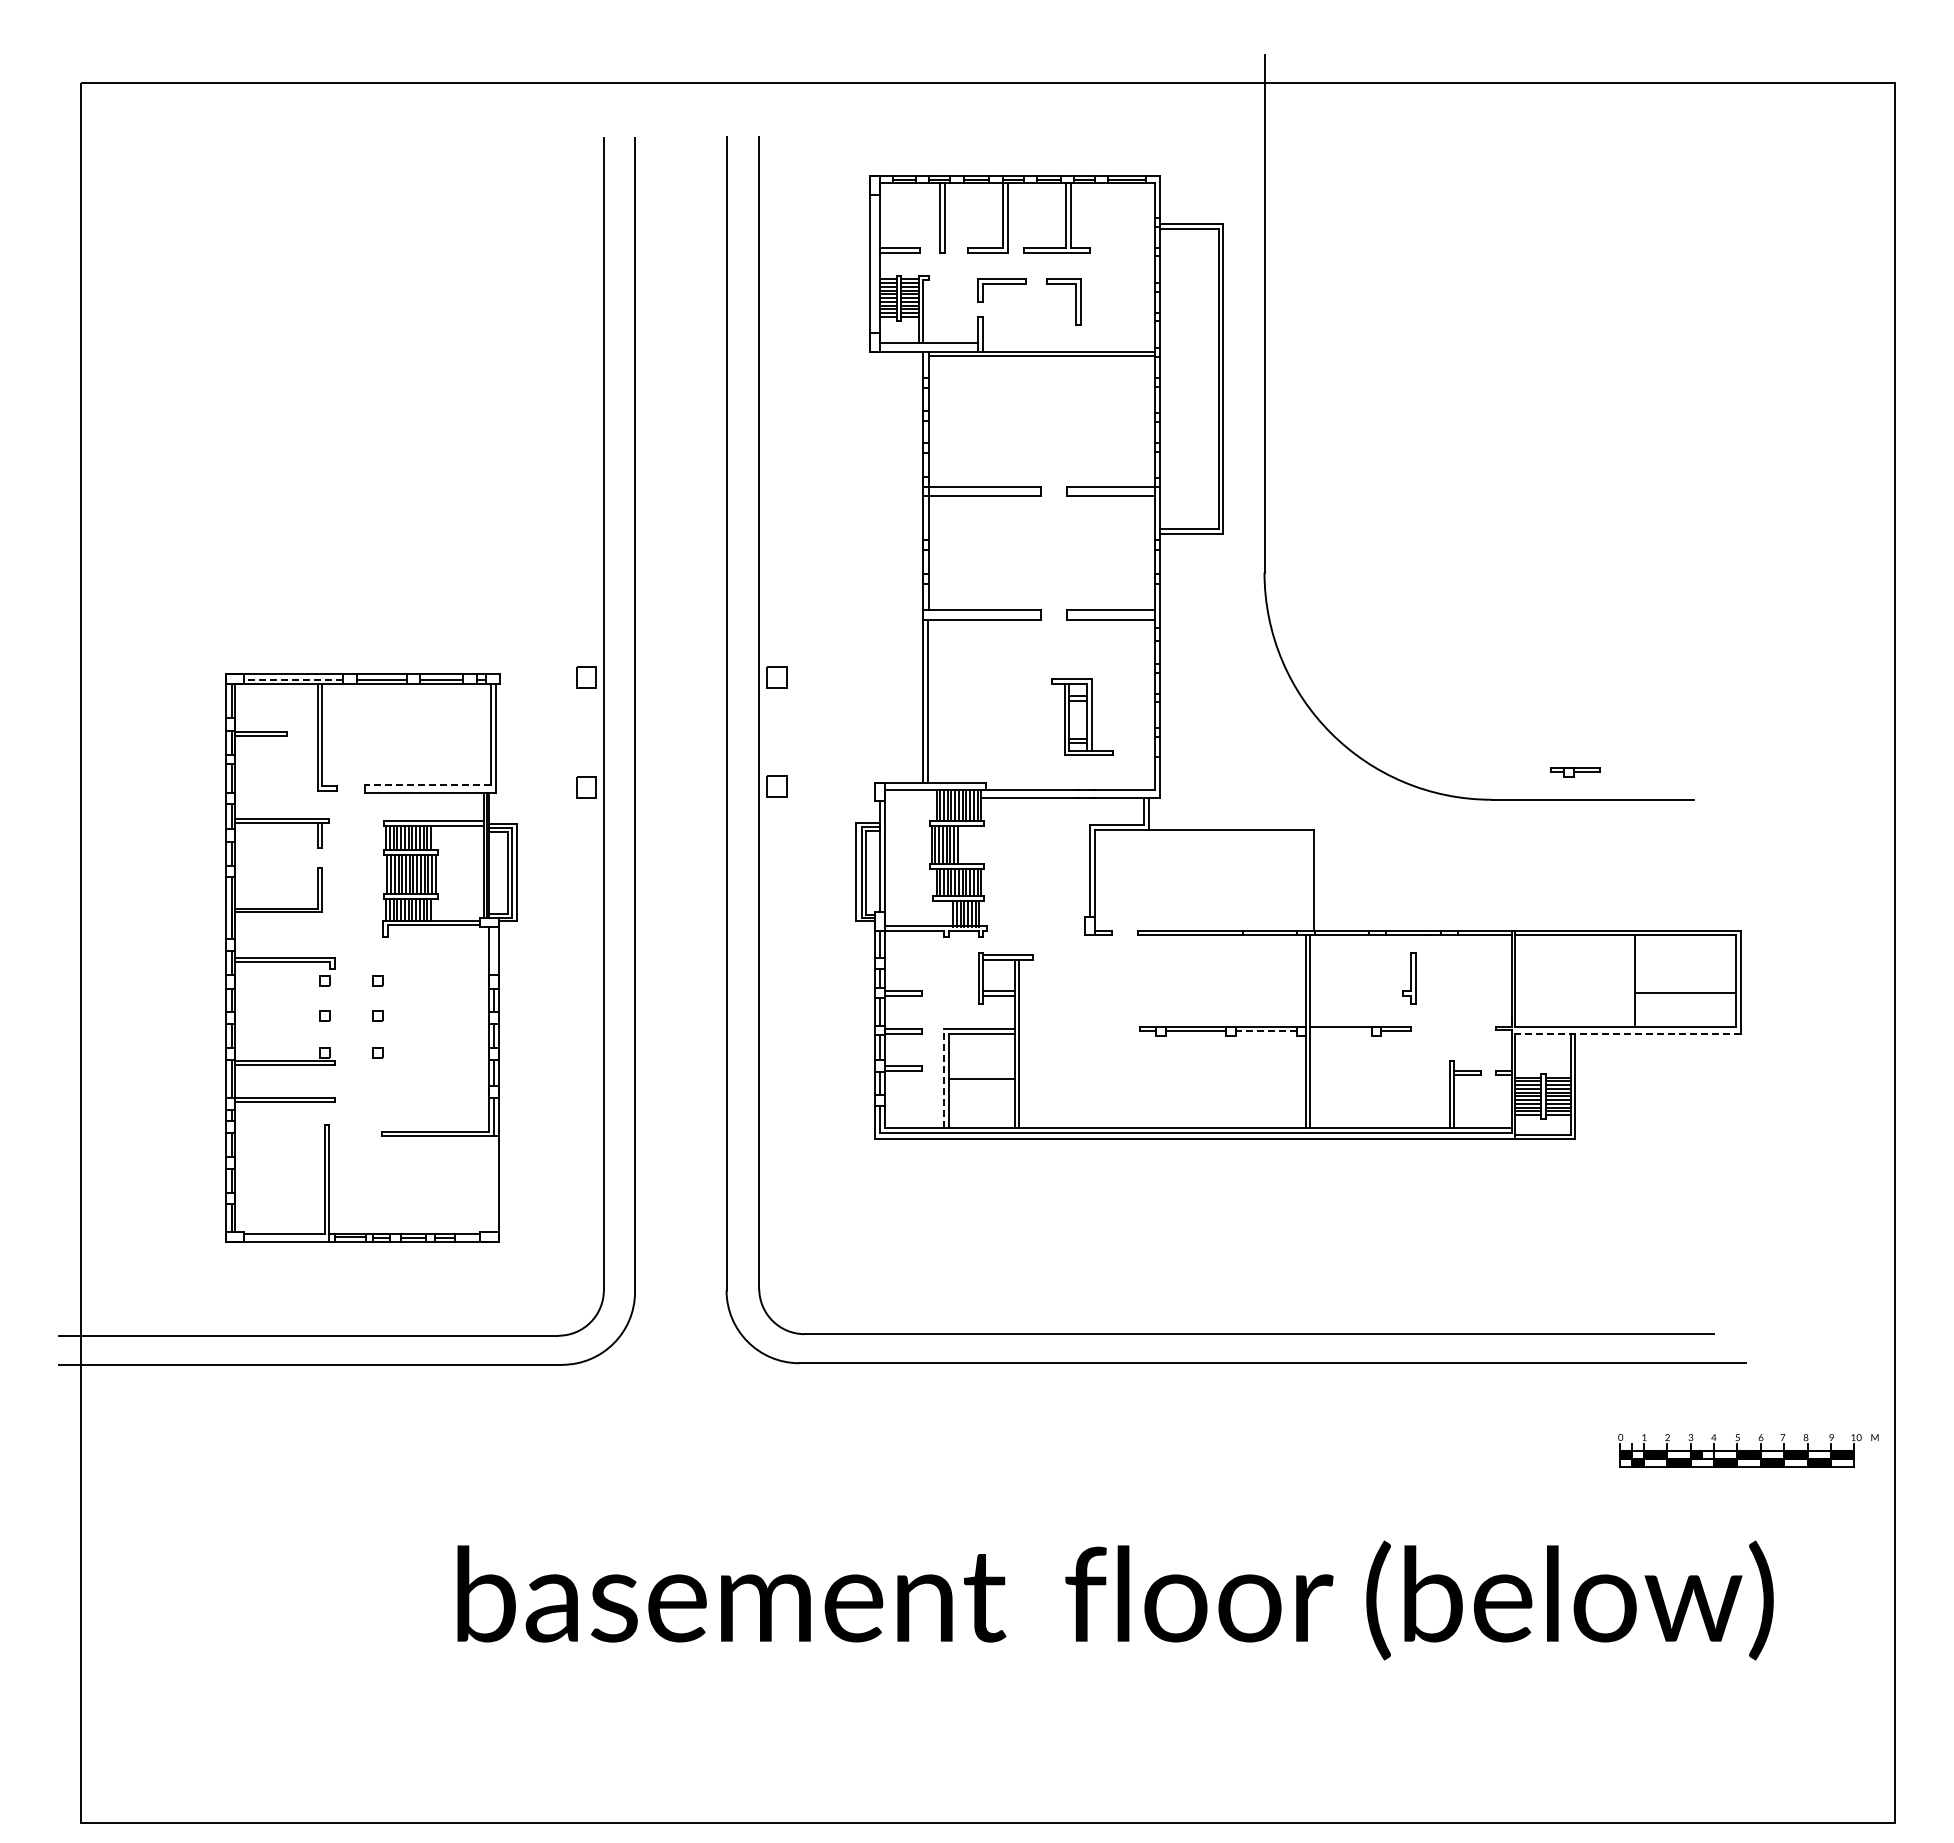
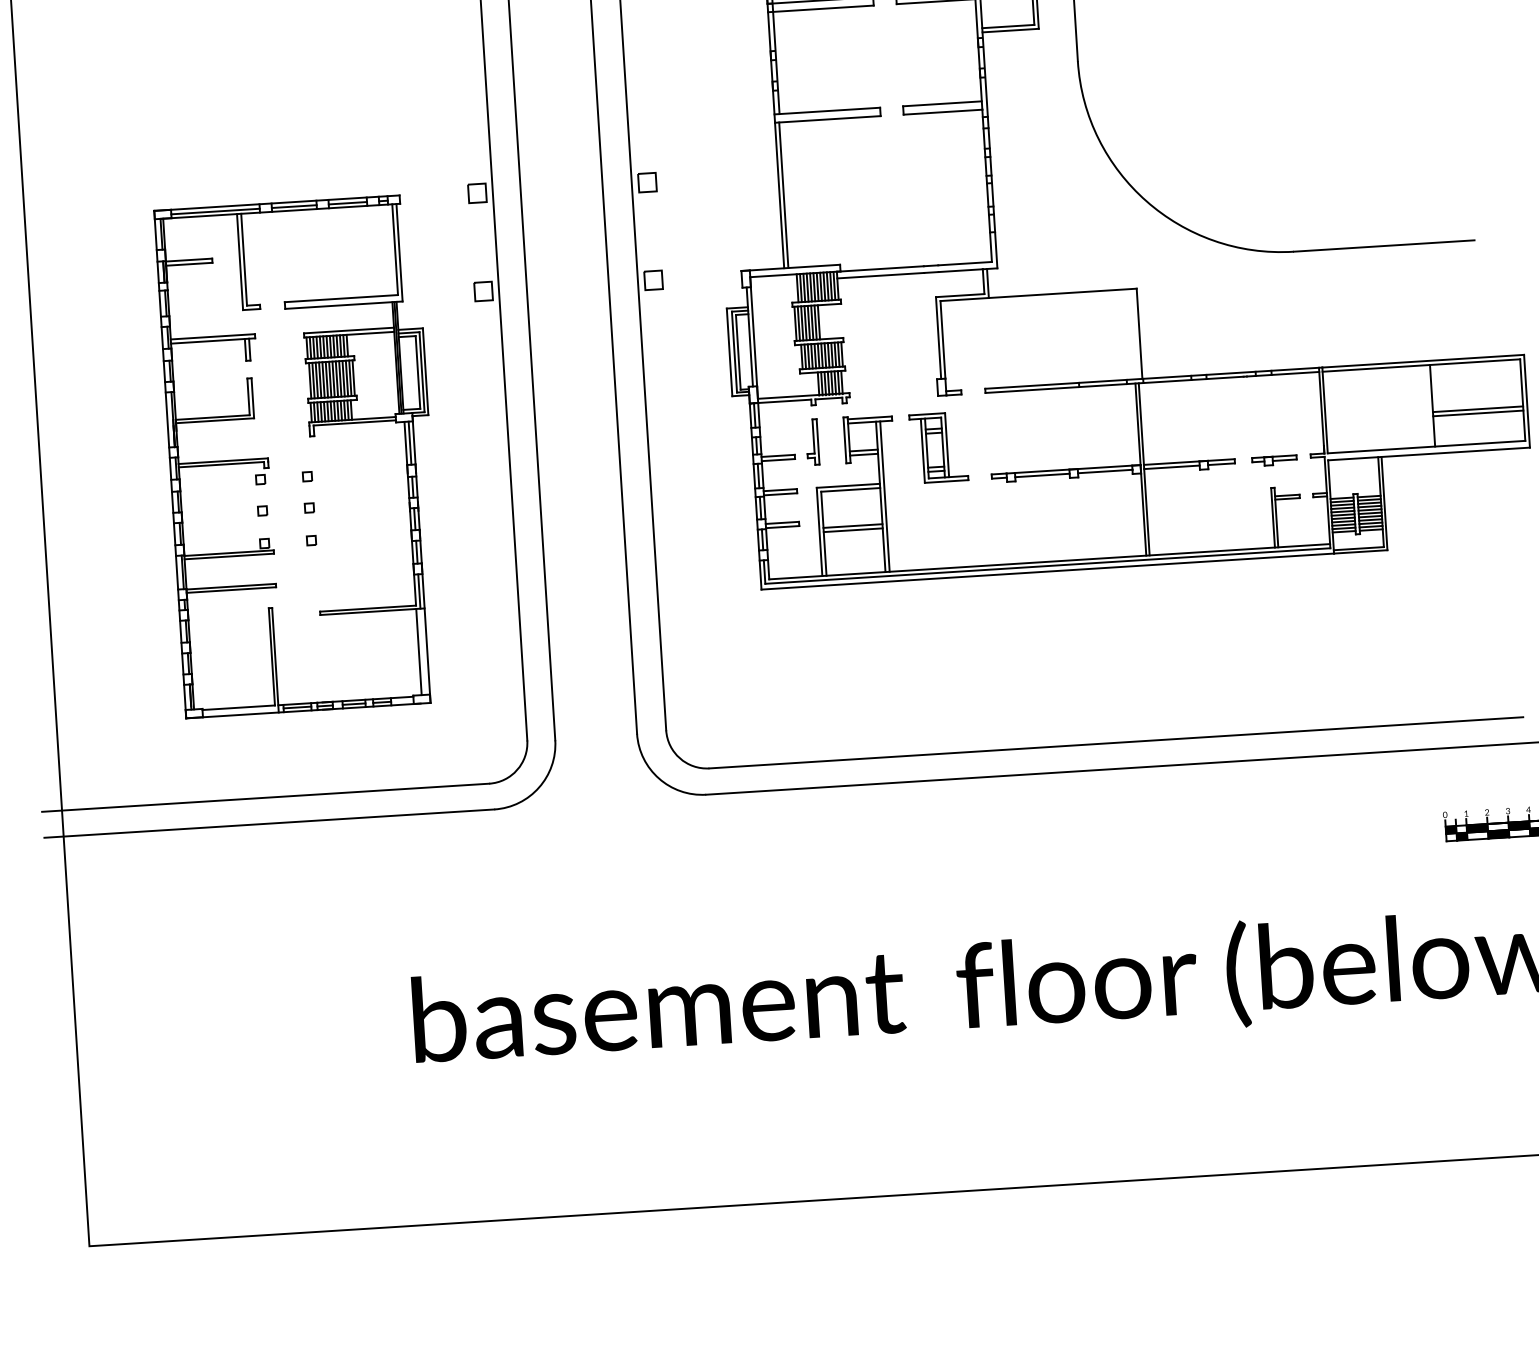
line: (293, 679) -> (215, 211), dashed -> solid
part: (1082, 716) -> (938, 447), moved
part: (1575, 772) -> (1274, 461), moved
line: (427, 785) -> (341, 298), dashed -> solid
line: (494, 950) -> (410, 442), added
part: (1409, 978) -> (812, 442), moved
line: (1685, 988) -> (1477, 409), added
line: (1265, 1031) -> (1104, 471), dashed -> solid
line: (1340, 1031) -> (1171, 467), added
line: (1628, 1034) -> (1429, 453), dashed -> solid
line: (981, 1074) -> (852, 526), added
line: (943, 1078) -> (819, 531), dashed -> solid
line: (489, 1184) -> (419, 652), added
hatch: (1708, 1454) -> (1524, 825), added

